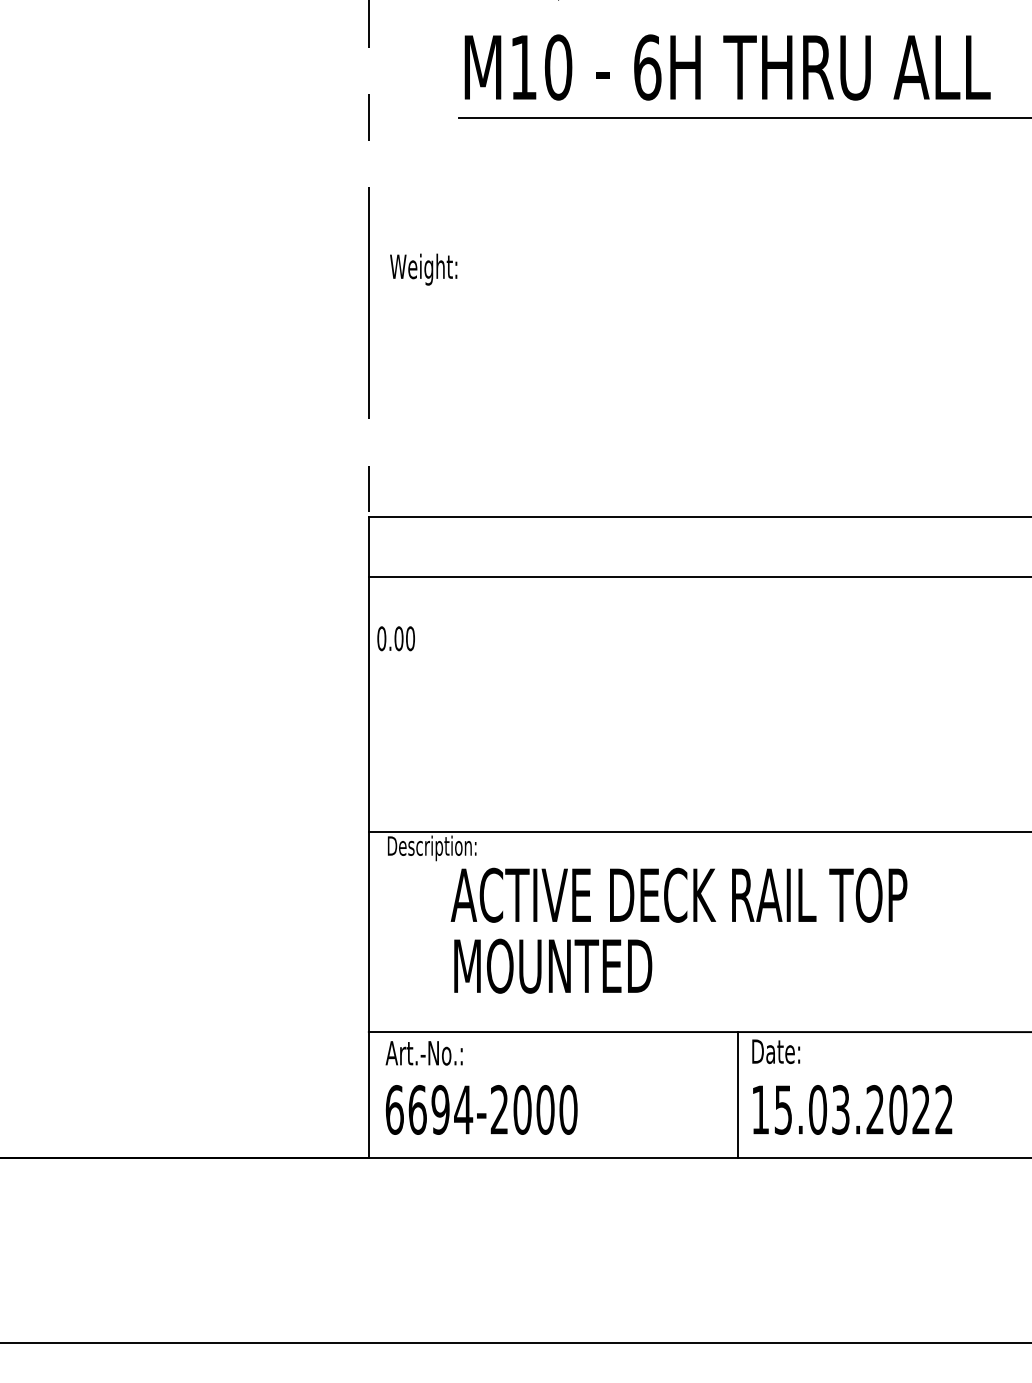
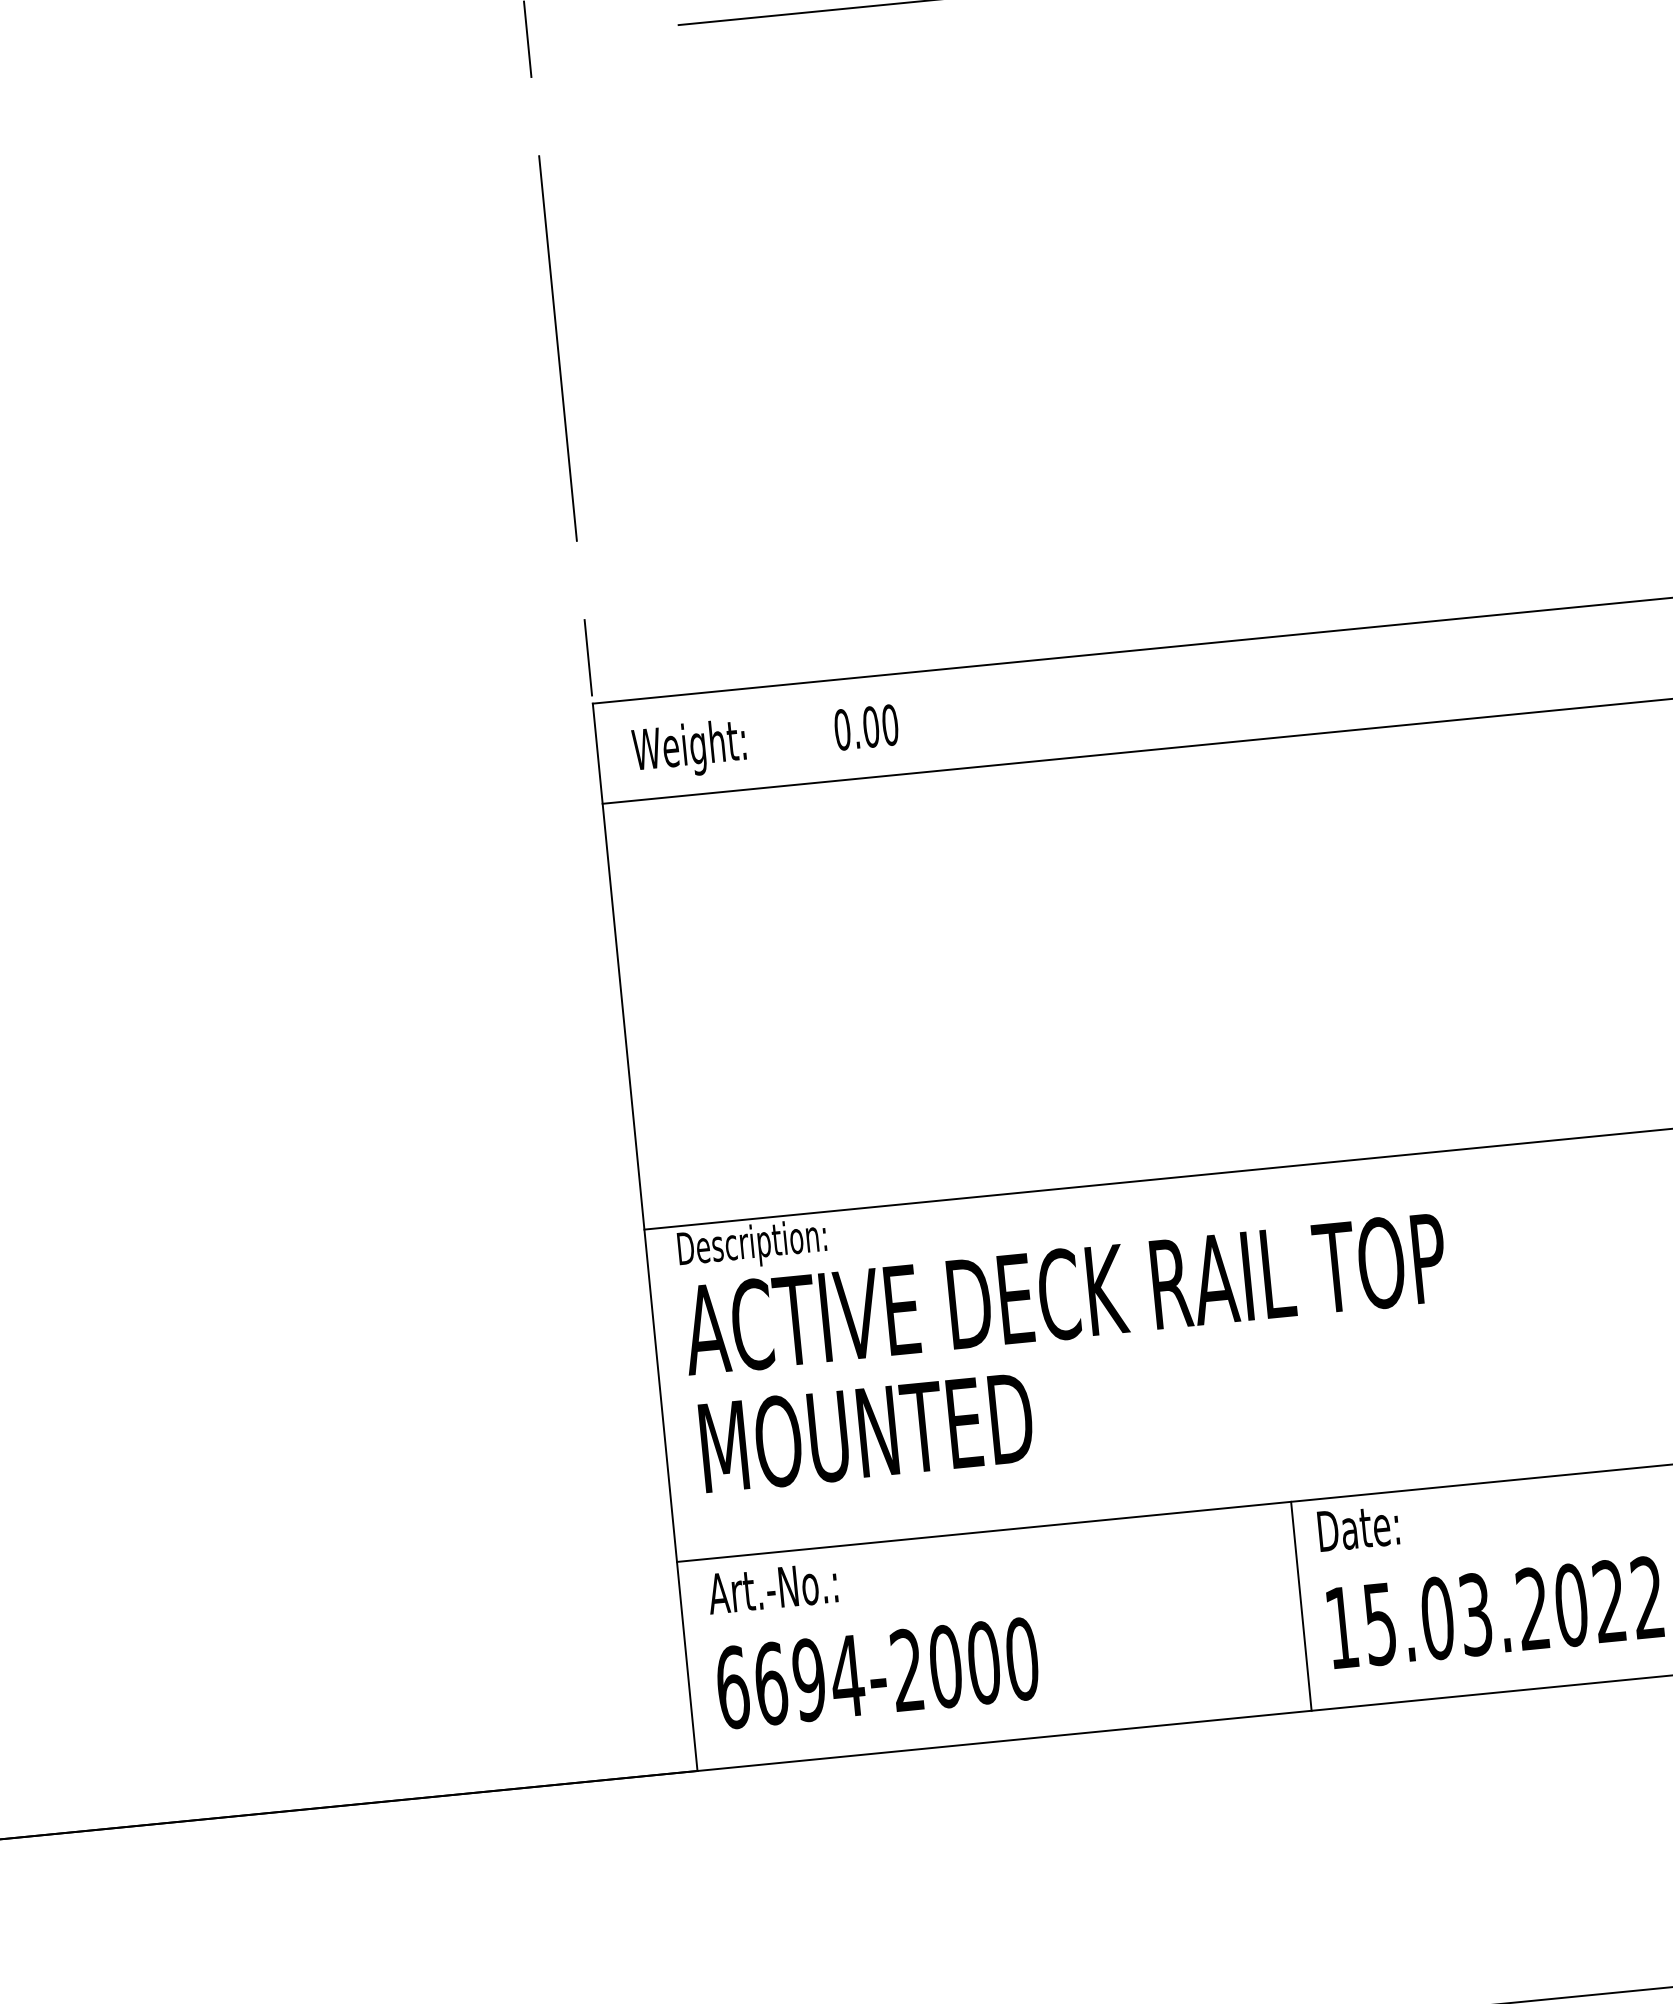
text: (423, 269) -> (689, 749), moved
text: (395, 638) -> (865, 727), moved
text: (678, 930) -> (1069, 1352), moved

